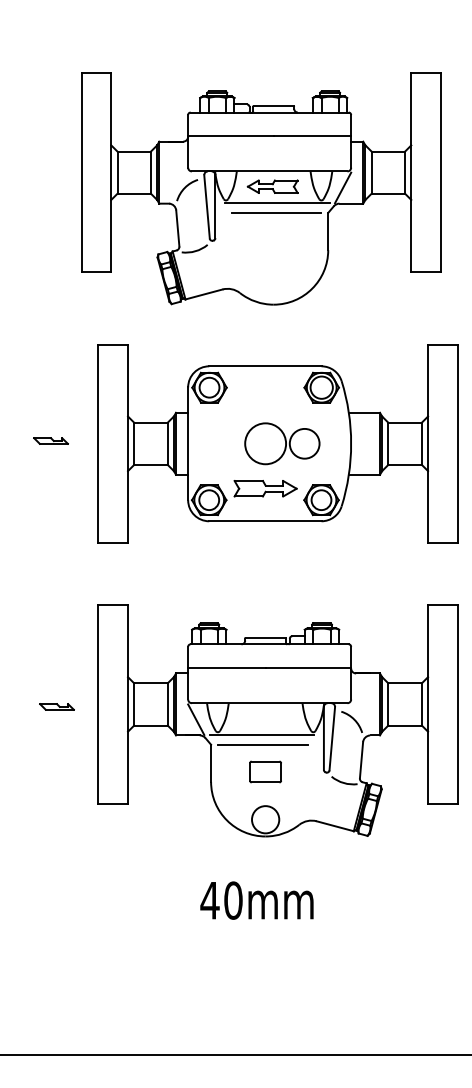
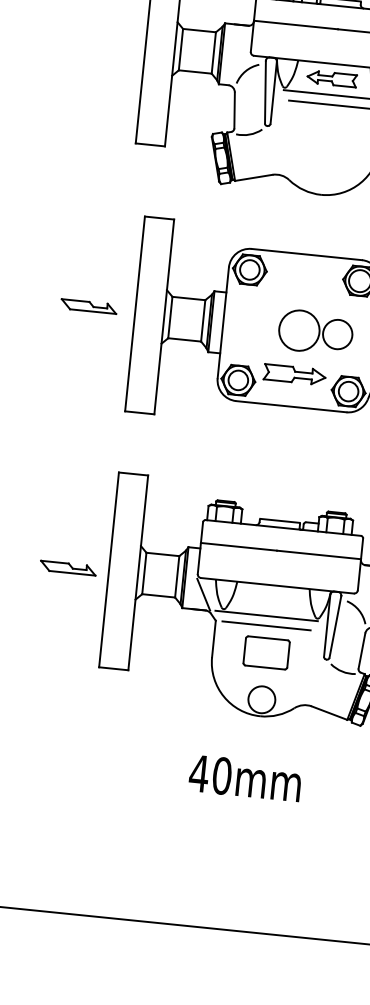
part: (50, 440) -> (88, 305), size x1.67
part: (56, 706) -> (67, 567), size x1.67
part: (265, 771) -> (266, 652), size x1.43

